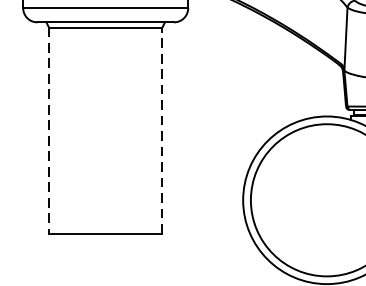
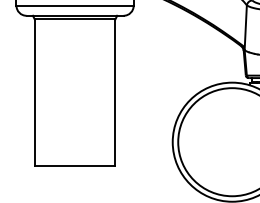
line: (162, 130) -> (115, 92), dashed -> solid
line: (48, 131) -> (34, 93), dashed -> solid

